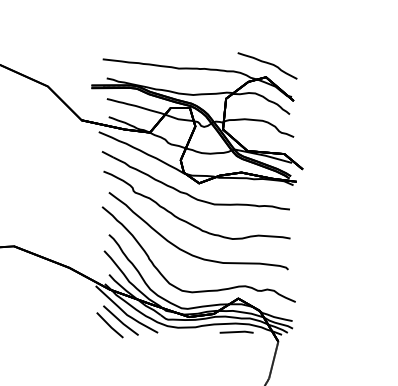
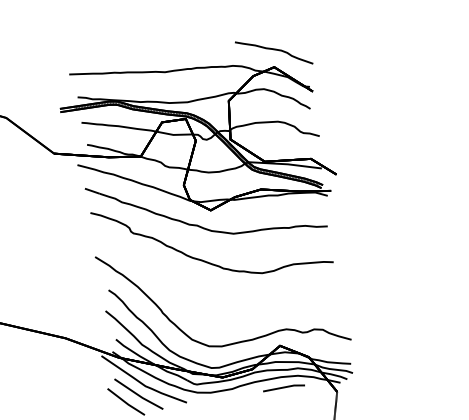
curve: (185, 250) -> (205, 295), removed

